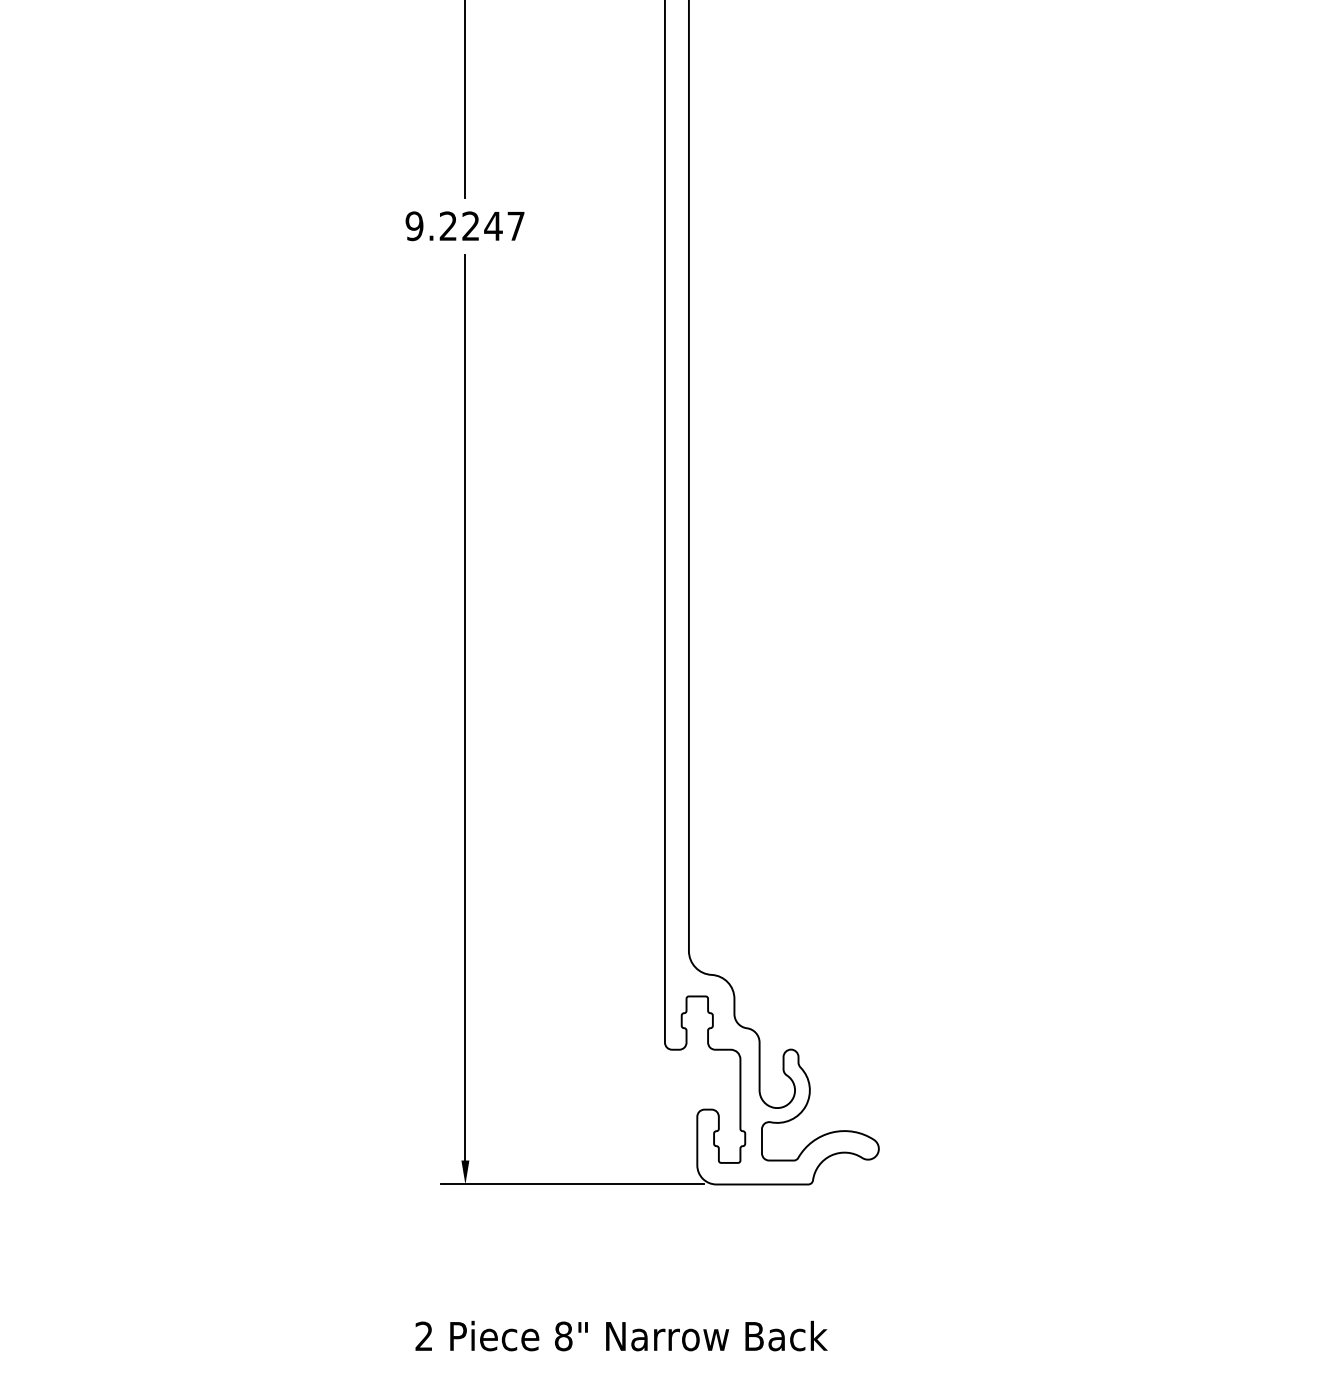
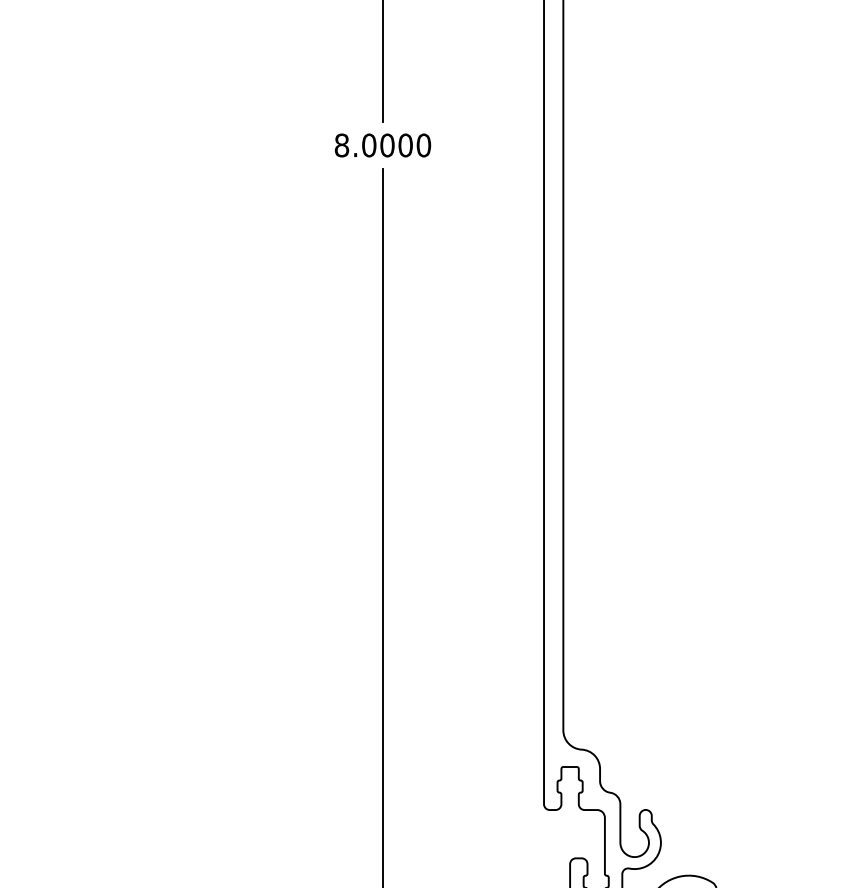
text: (465, 226) -> (383, 145), 9.2247 -> 8.0000

